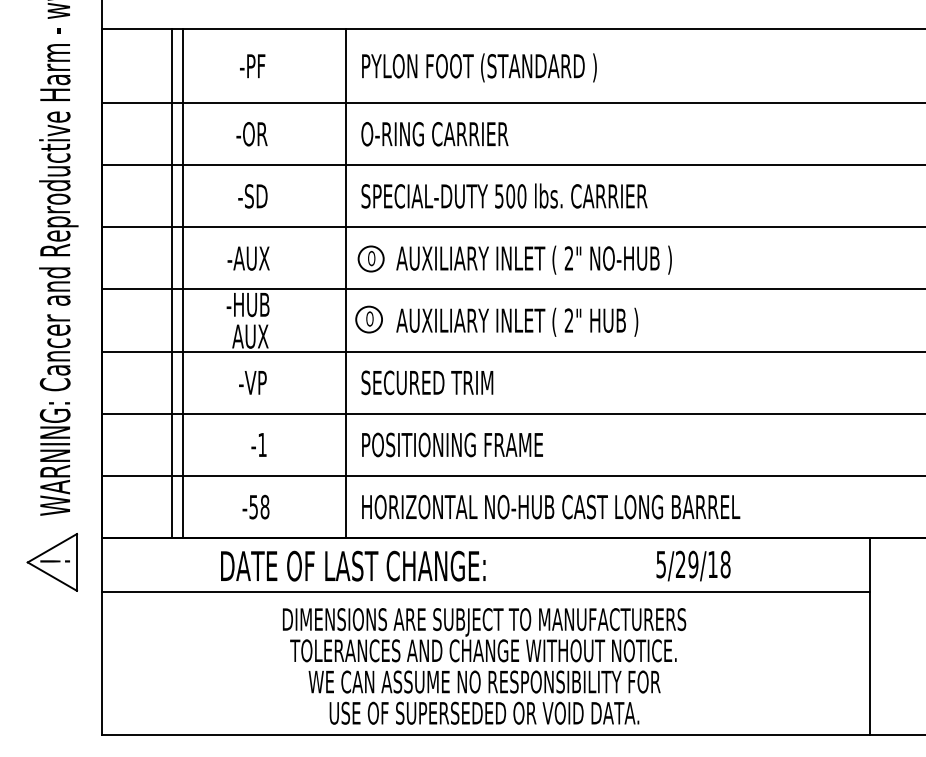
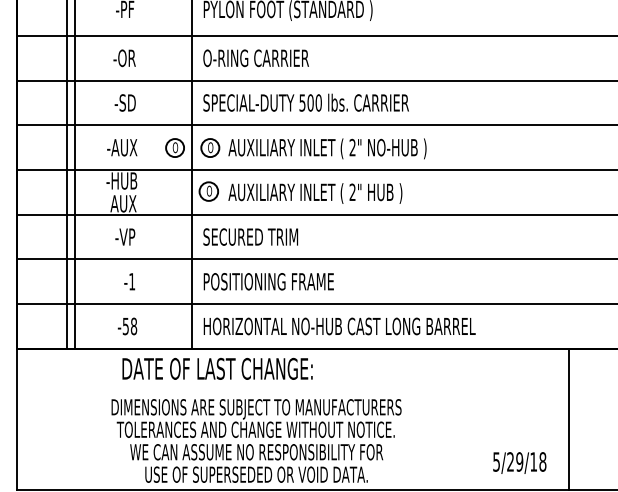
part: (321, 258) -> (174, 147), added
text: (353, 565) -> (217, 368), moved
text: (693, 565) -> (519, 462), moved
line: (485, 591) -> (292, 387), removed
text: (484, 666) -> (256, 441), moved

